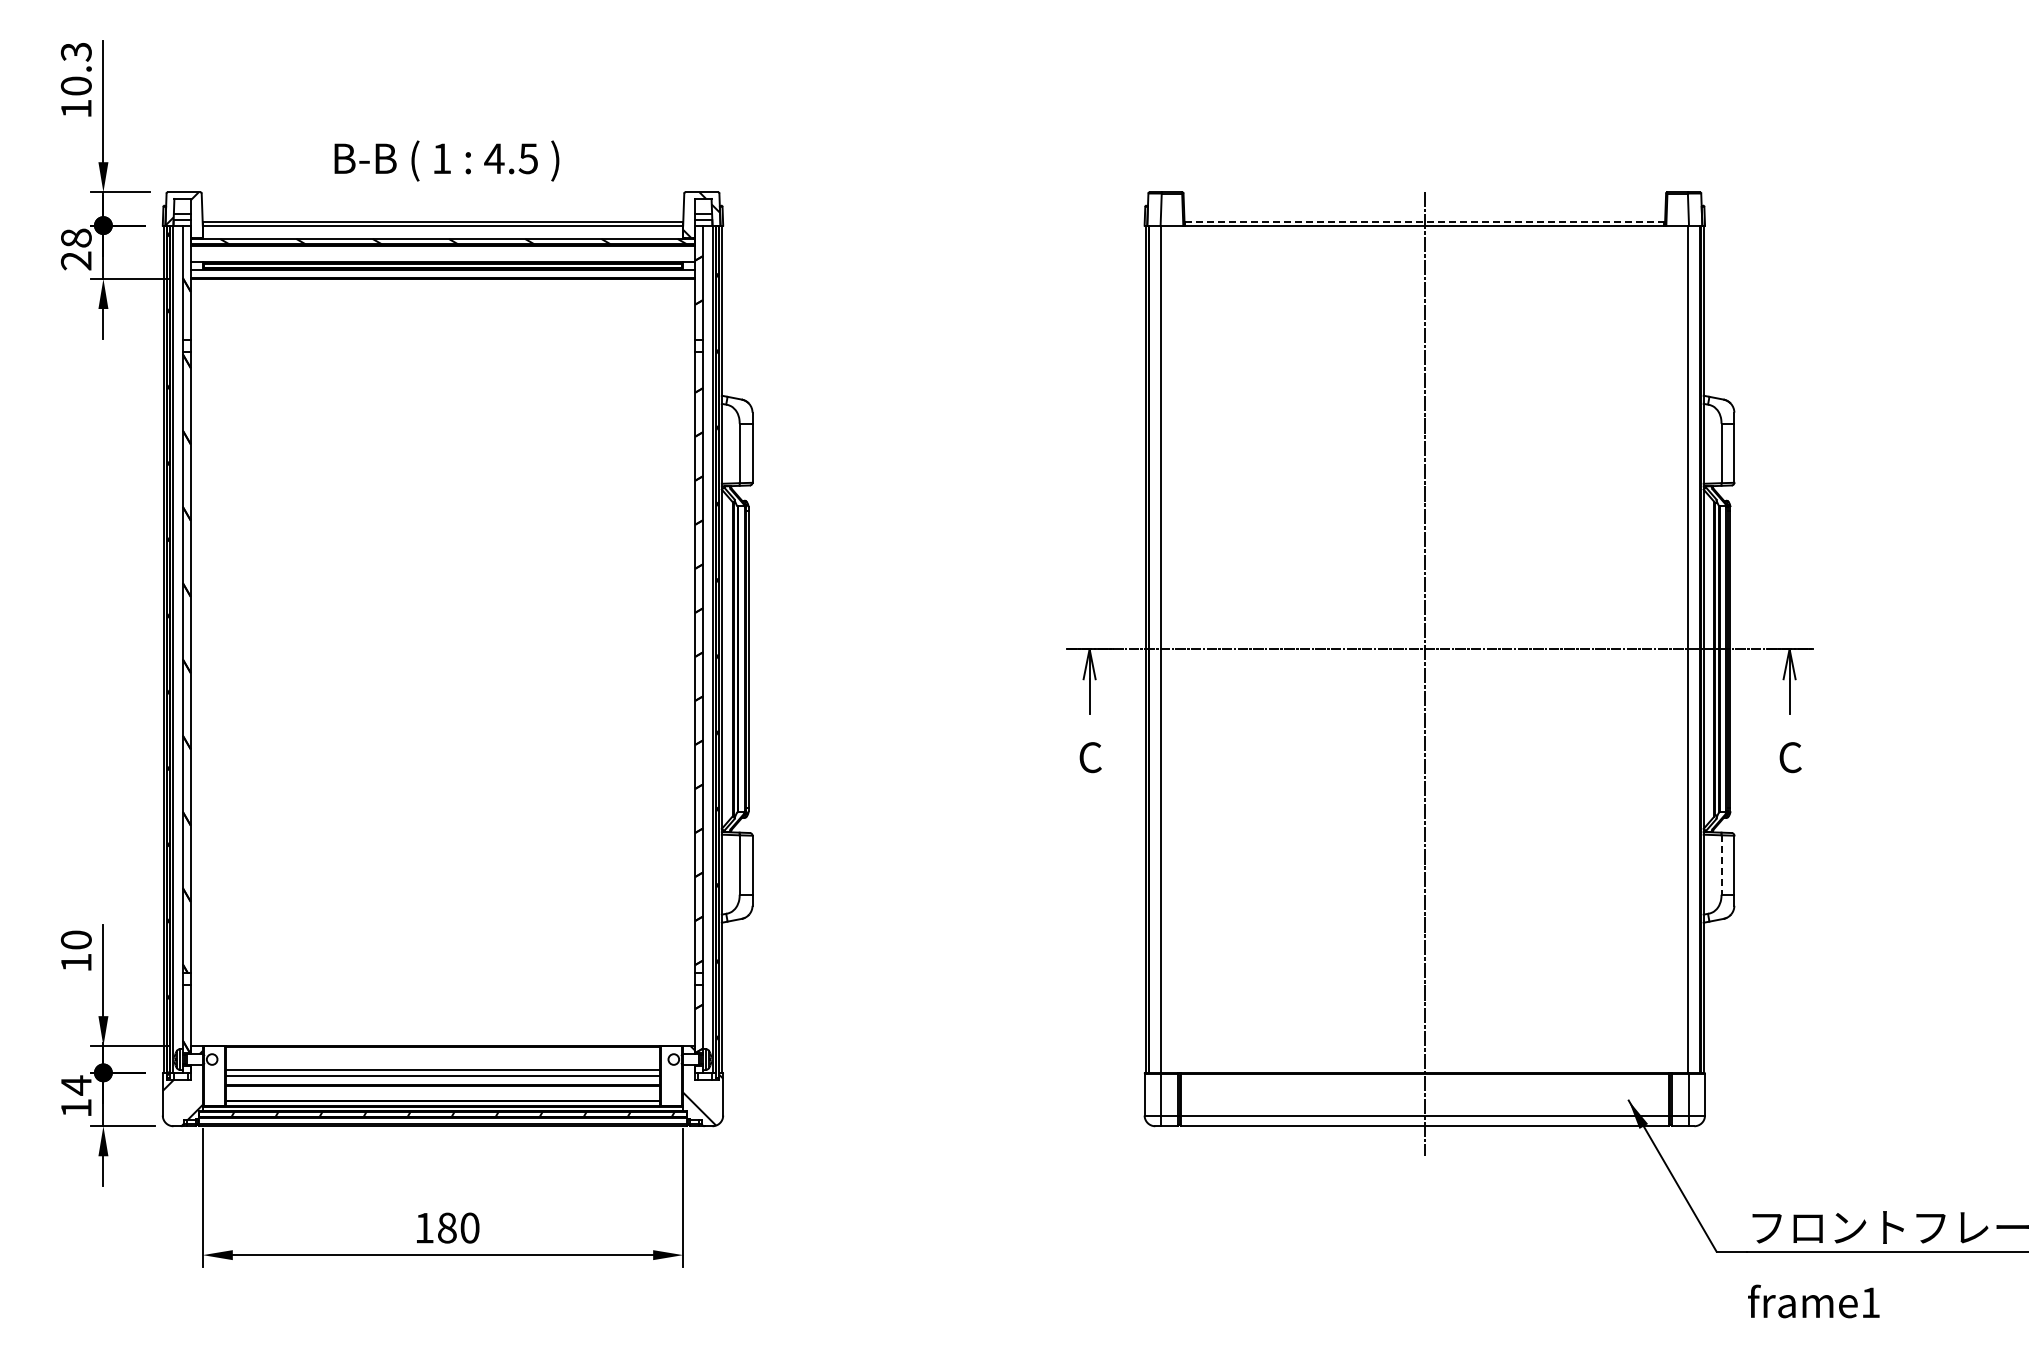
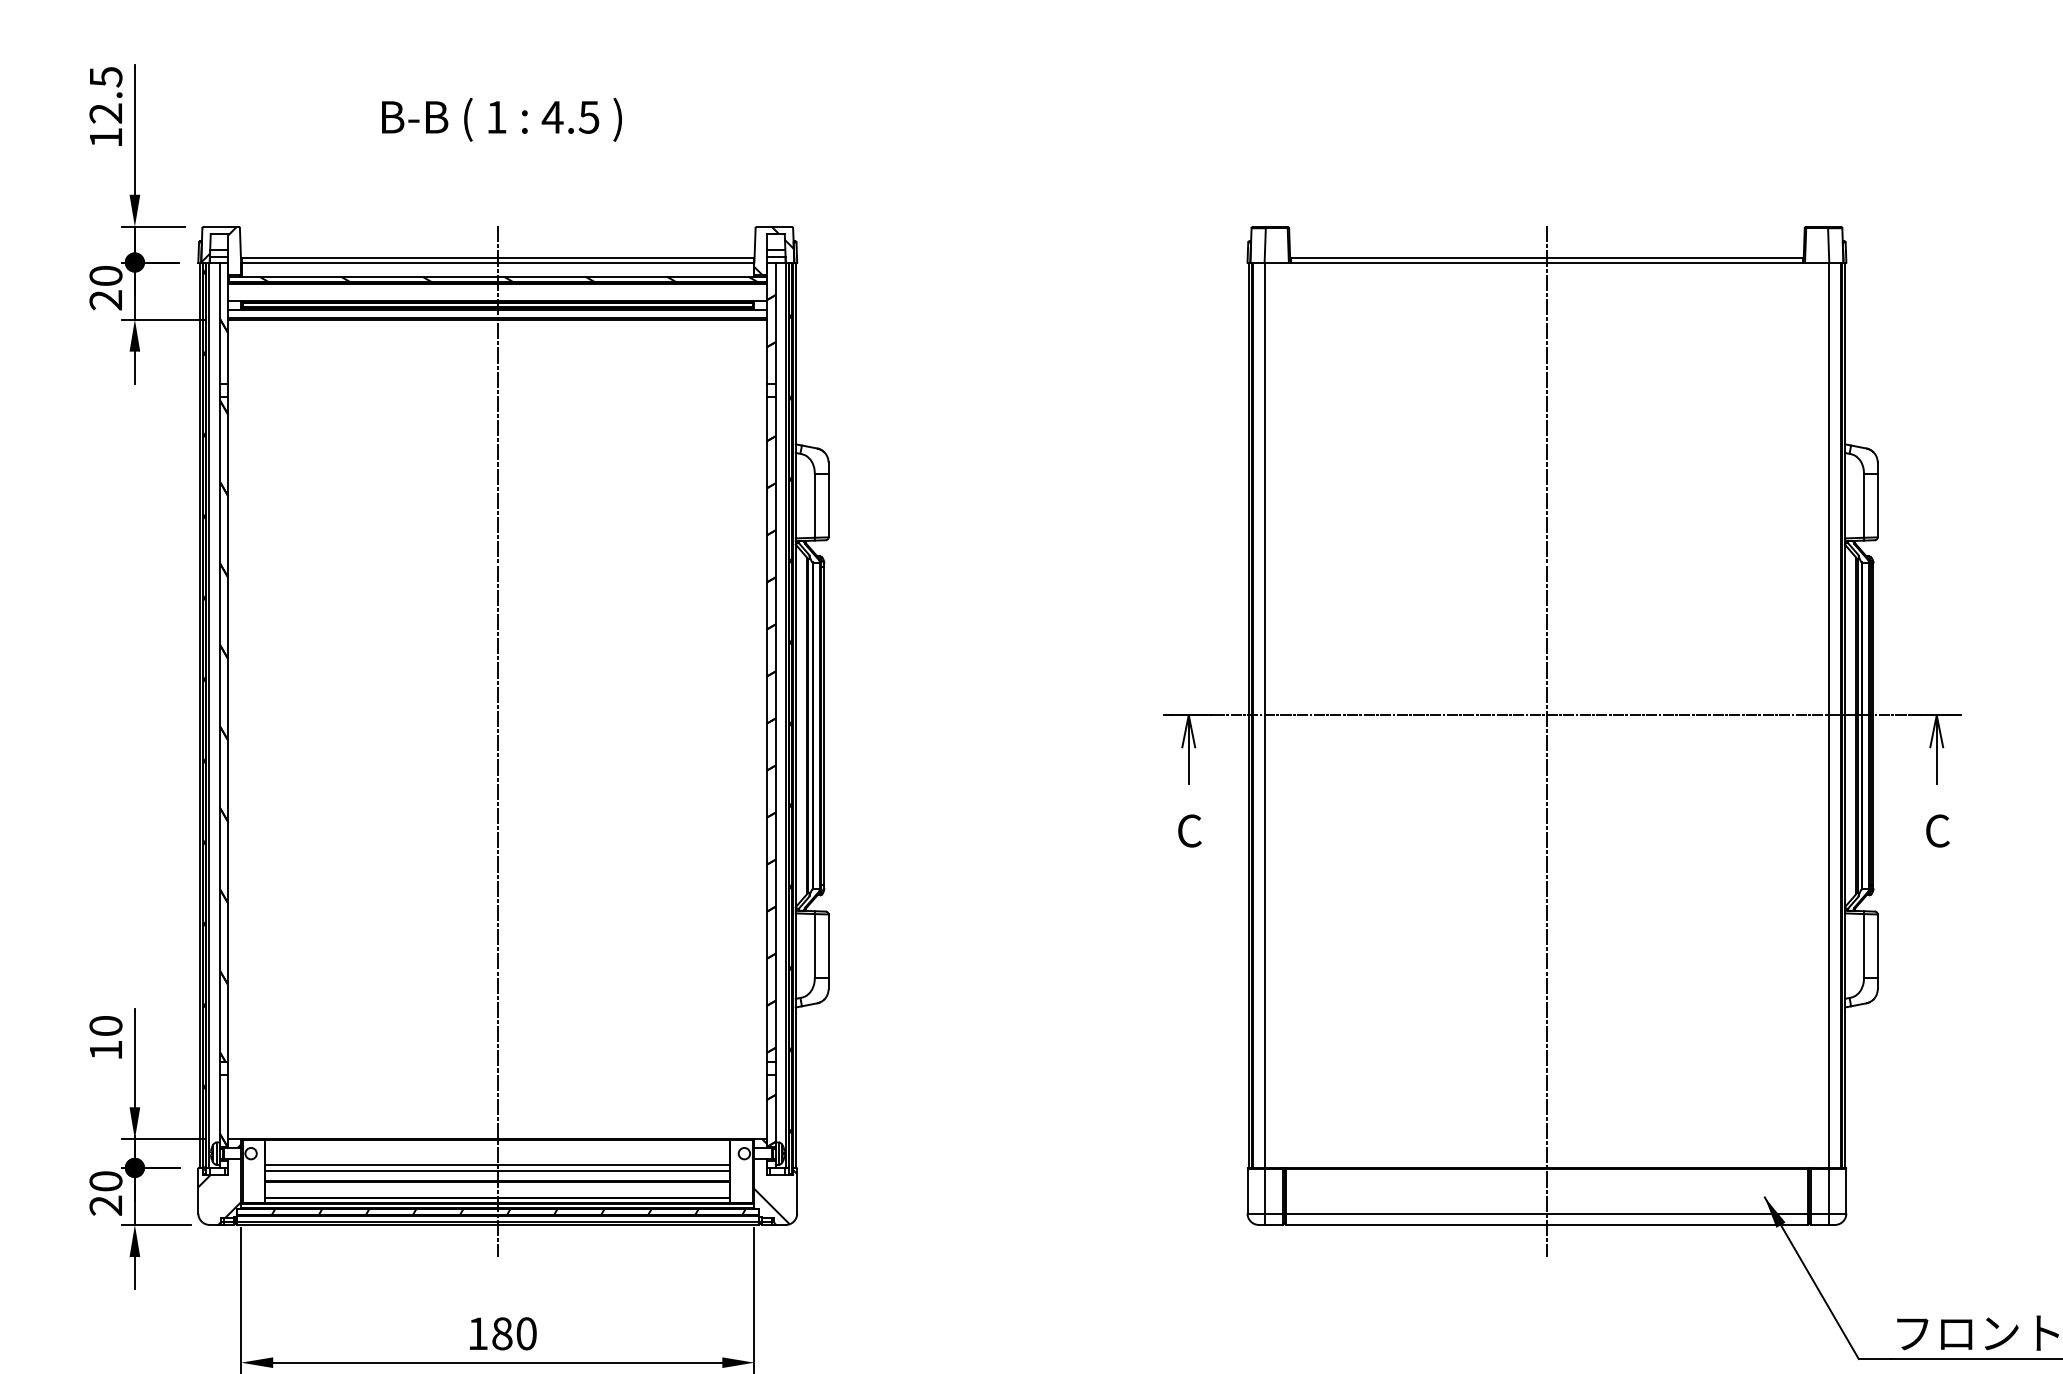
text: (75, 68) -> (105, 94), 10.3 -> 12.5
text: (446, 160) -> (501, 119), moved
line: (1424, 221) -> (1546, 258), dashed -> solid
text: (76, 237) -> (106, 275), 28 -> 20
line: (442, 673) -> (497, 741), added
line: (1721, 865) -> (1863, 946), dashed -> solid
text: (75, 1096) -> (105, 1193), 14 -> 20

